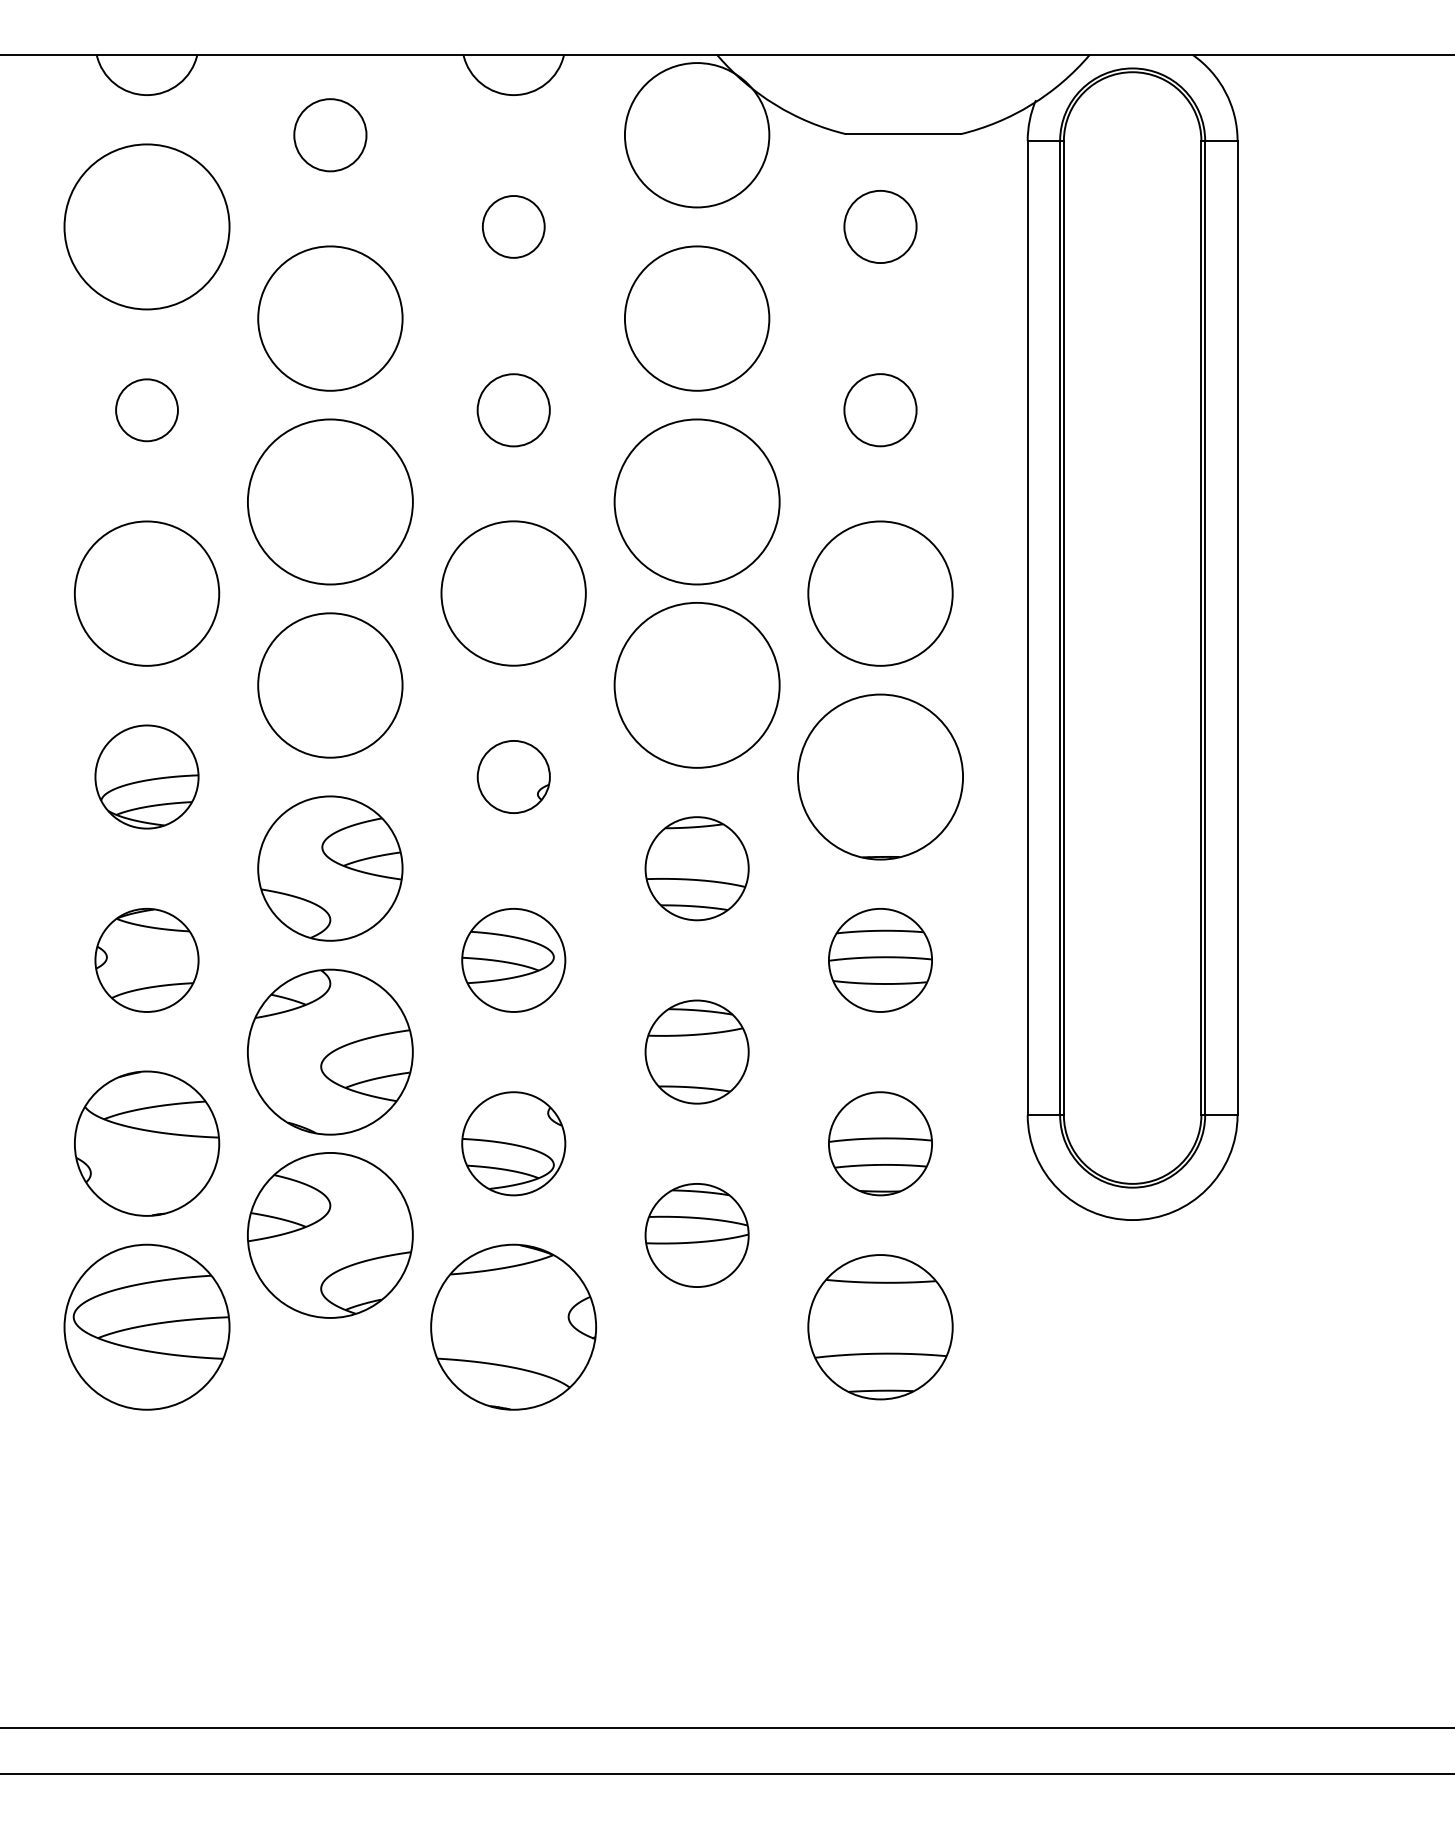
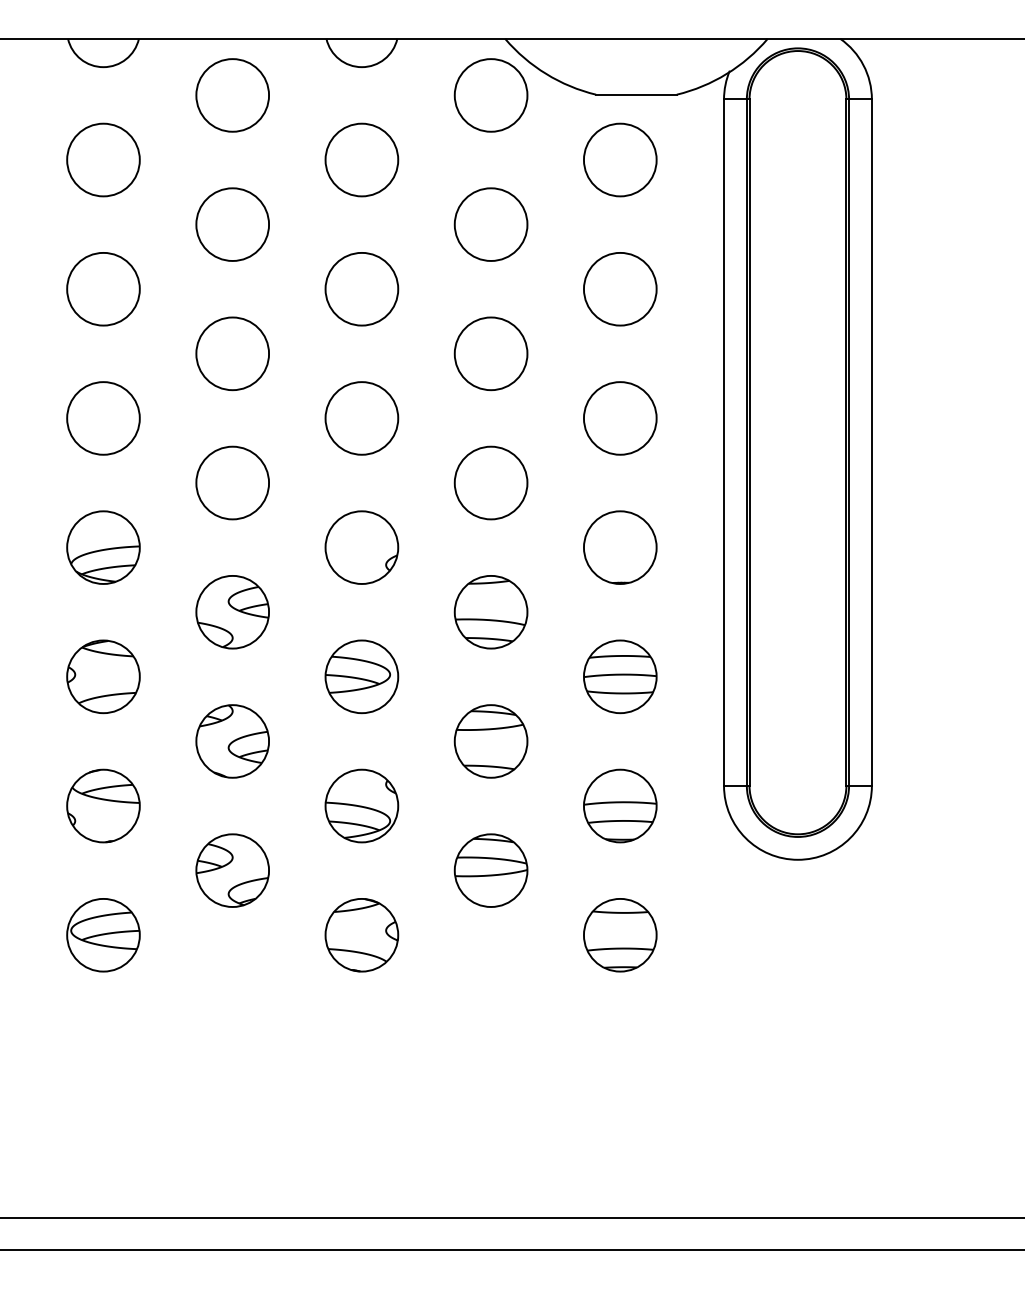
circle: (329, 134) -> (232, 94), size x1.43
circle: (696, 134) -> (490, 94), size x0.71
circle: (146, 226) -> (103, 159), size x0.62
circle: (513, 226) -> (361, 159), size x1.67
circle: (880, 226) -> (620, 159), size x1.43
circle: (329, 318) -> (232, 224), size x0.71
circle: (696, 318) -> (490, 224), size x0.71
circle: (146, 409) -> (103, 288), size x1.67
circle: (513, 409) -> (361, 288), size x1.43
circle: (880, 409) -> (620, 288), size x1.43
circle: (329, 501) -> (232, 353), size x0.62
circle: (696, 501) -> (490, 353), size x0.62
circle: (146, 593) -> (103, 418), size x0.71
circle: (513, 593) -> (361, 418), size x0.71
circle: (880, 593) -> (620, 418), size x0.71
circle: (330, 684) -> (232, 482), size x0.71
circle: (696, 684) -> (490, 482), size x0.62
part: (513, 776) -> (361, 547), size x1.43
circle: (880, 776) -> (620, 547), size x0.62
part: (330, 868) -> (232, 612), size x0.71
part: (330, 1051) -> (232, 741), size x0.62
part: (146, 1143) -> (103, 805), size x0.71
part: (330, 1235) -> (232, 870), size x0.62
part: (146, 1326) -> (103, 934), size x0.62
part: (513, 1326) -> (361, 934), size x0.62
part: (880, 1326) -> (620, 934), size x0.71

